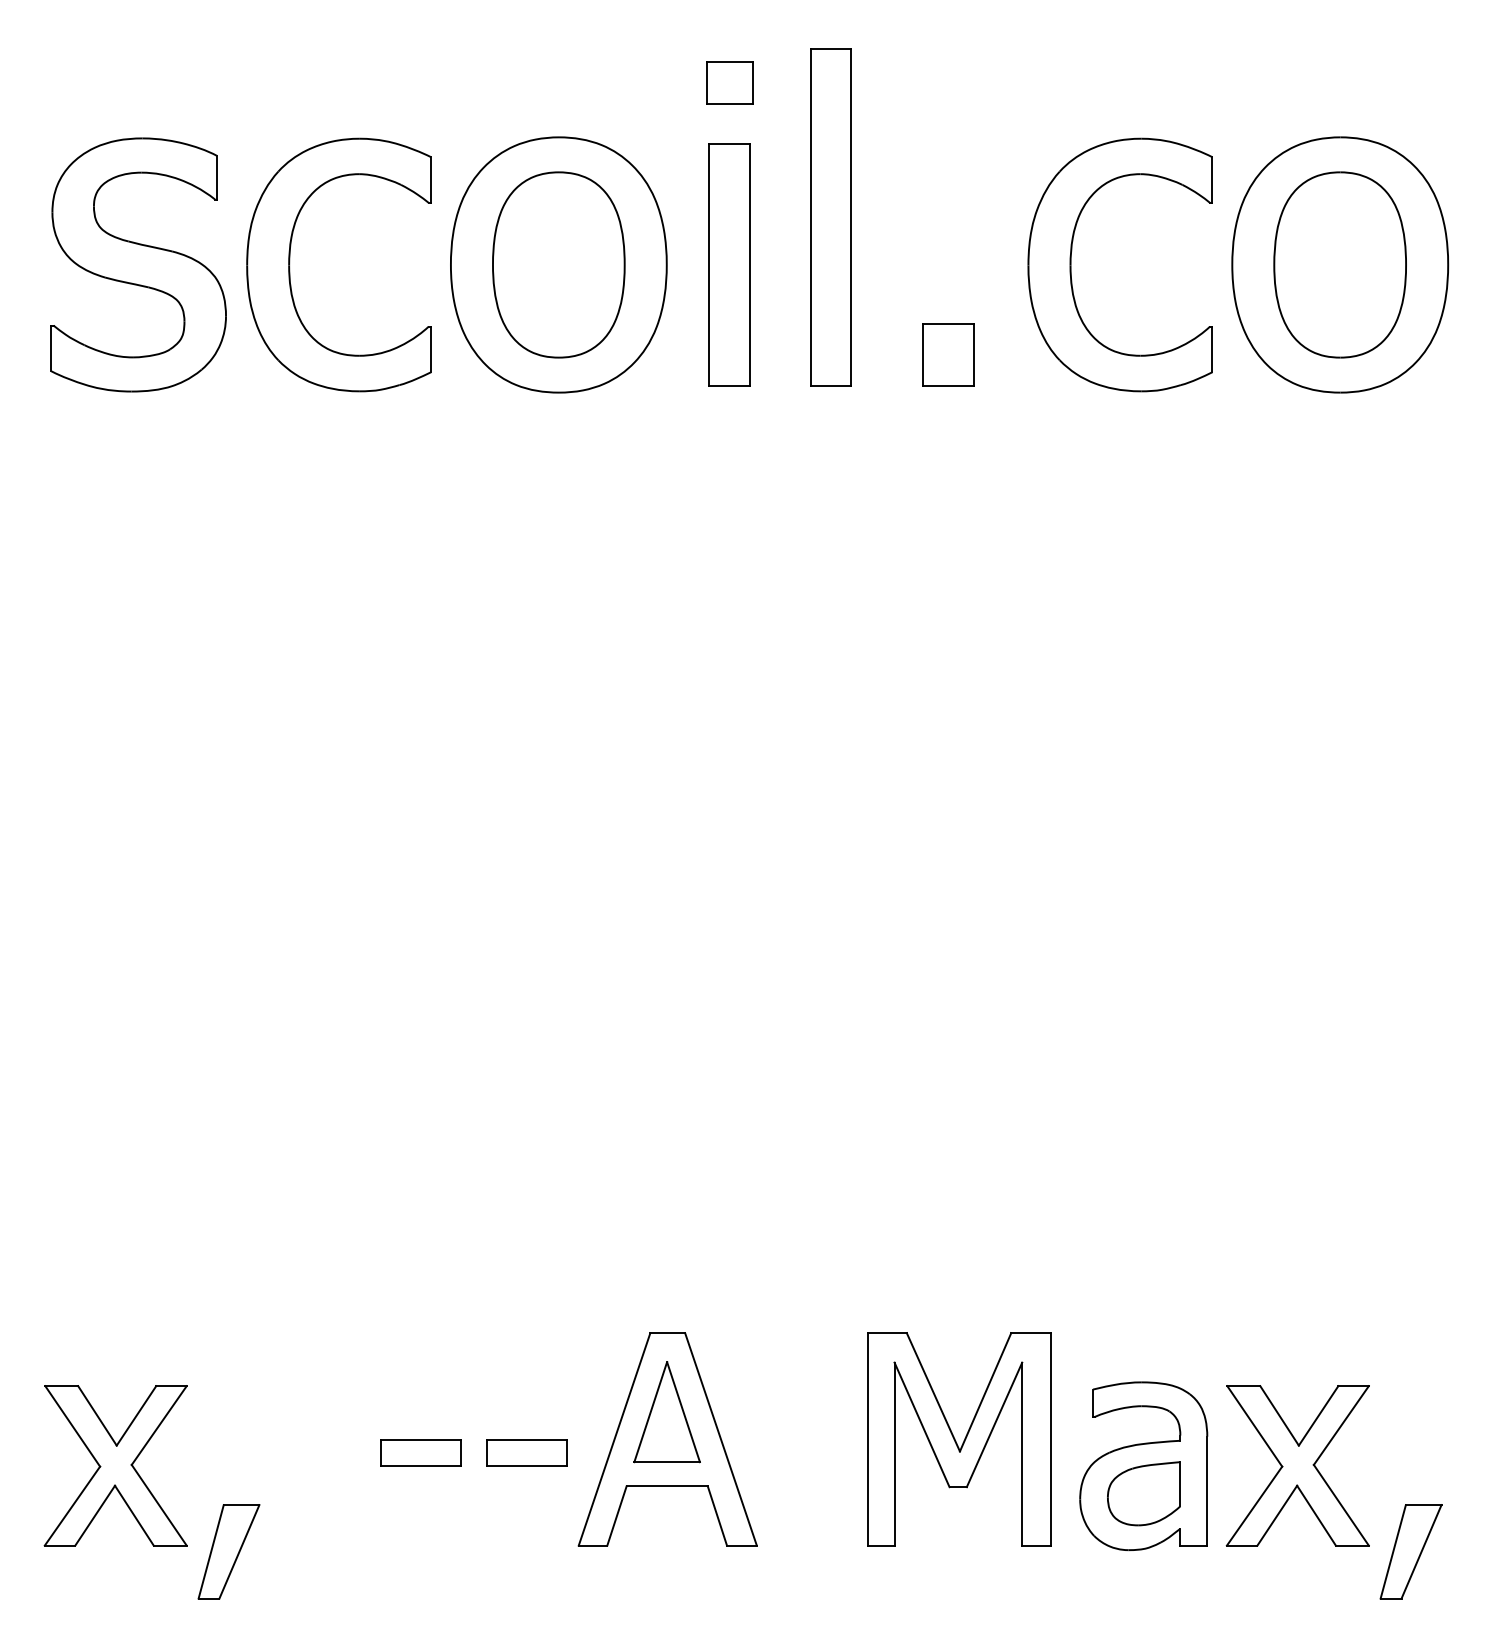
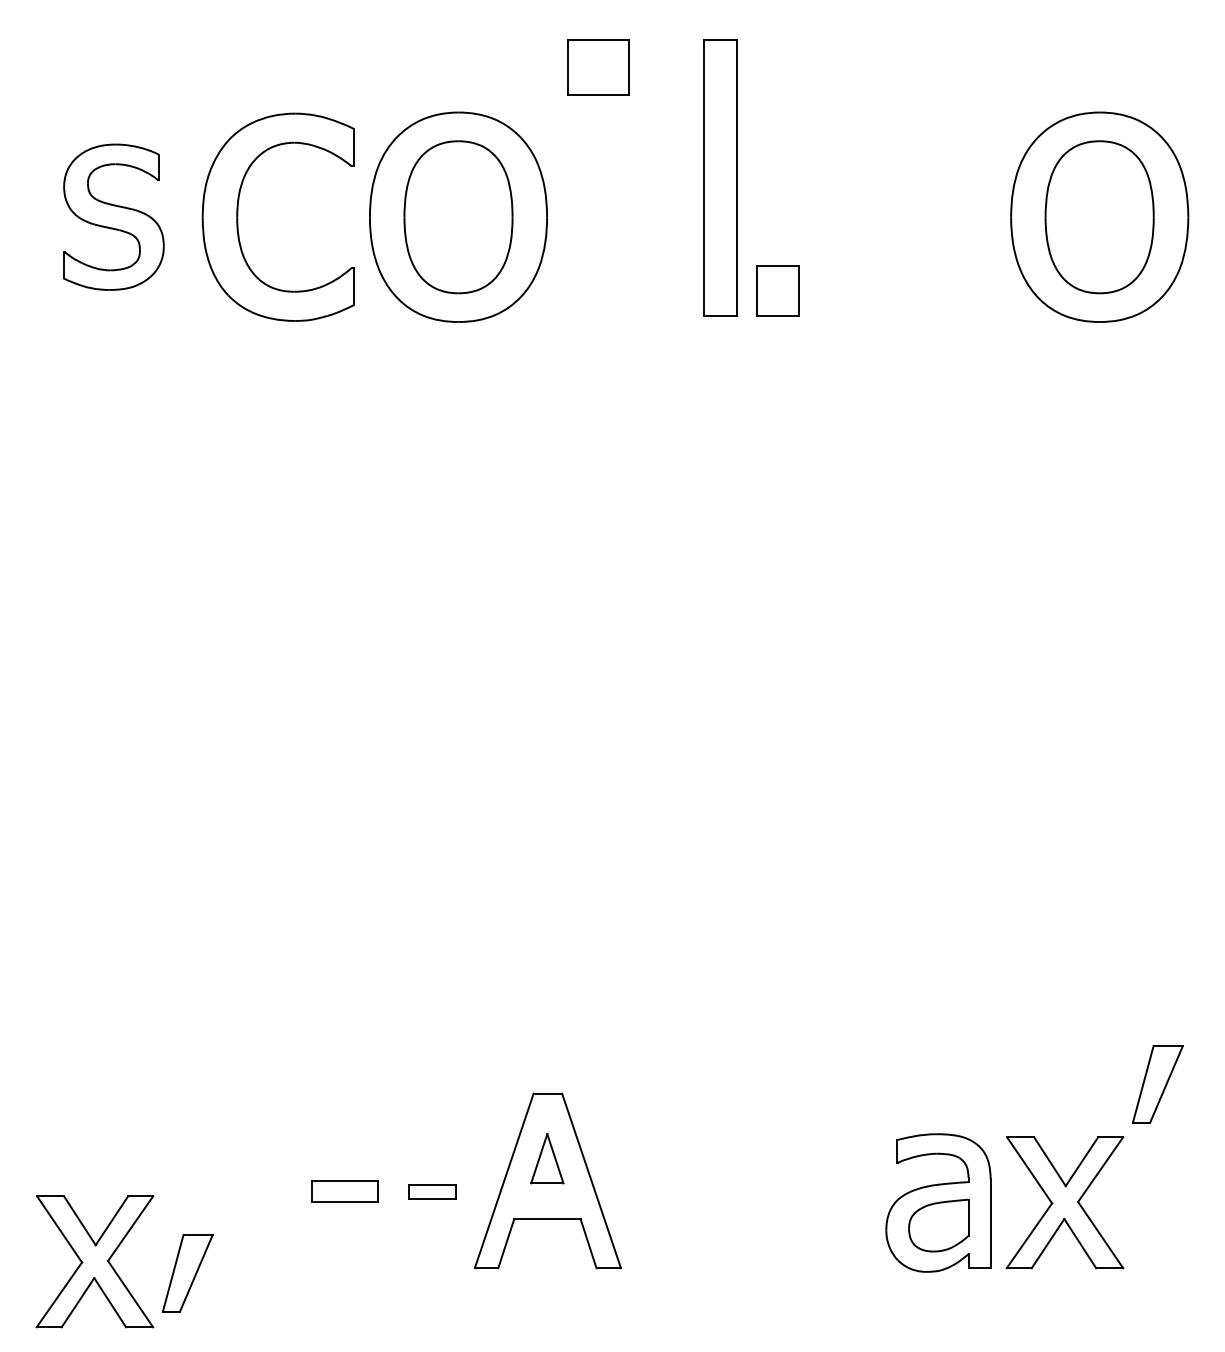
part: (729, 82) -> (598, 67), size x1.6
part: (830, 217) -> (719, 178), moved
part: (138, 264) -> (113, 216), size x0.7
part: (729, 264) -> (598, 216), removed
part: (1071, 264) -> (879, 216), removed
part: (666, 1412) -> (546, 1158), size x0.6
part: (959, 1439) -> (787, 1181), removed
part: (526, 1452) -> (431, 1191), size x0.7
part: (115, 1465) -> (94, 1261), moved
part: (1410, 1551) -> (1157, 1084), moved

